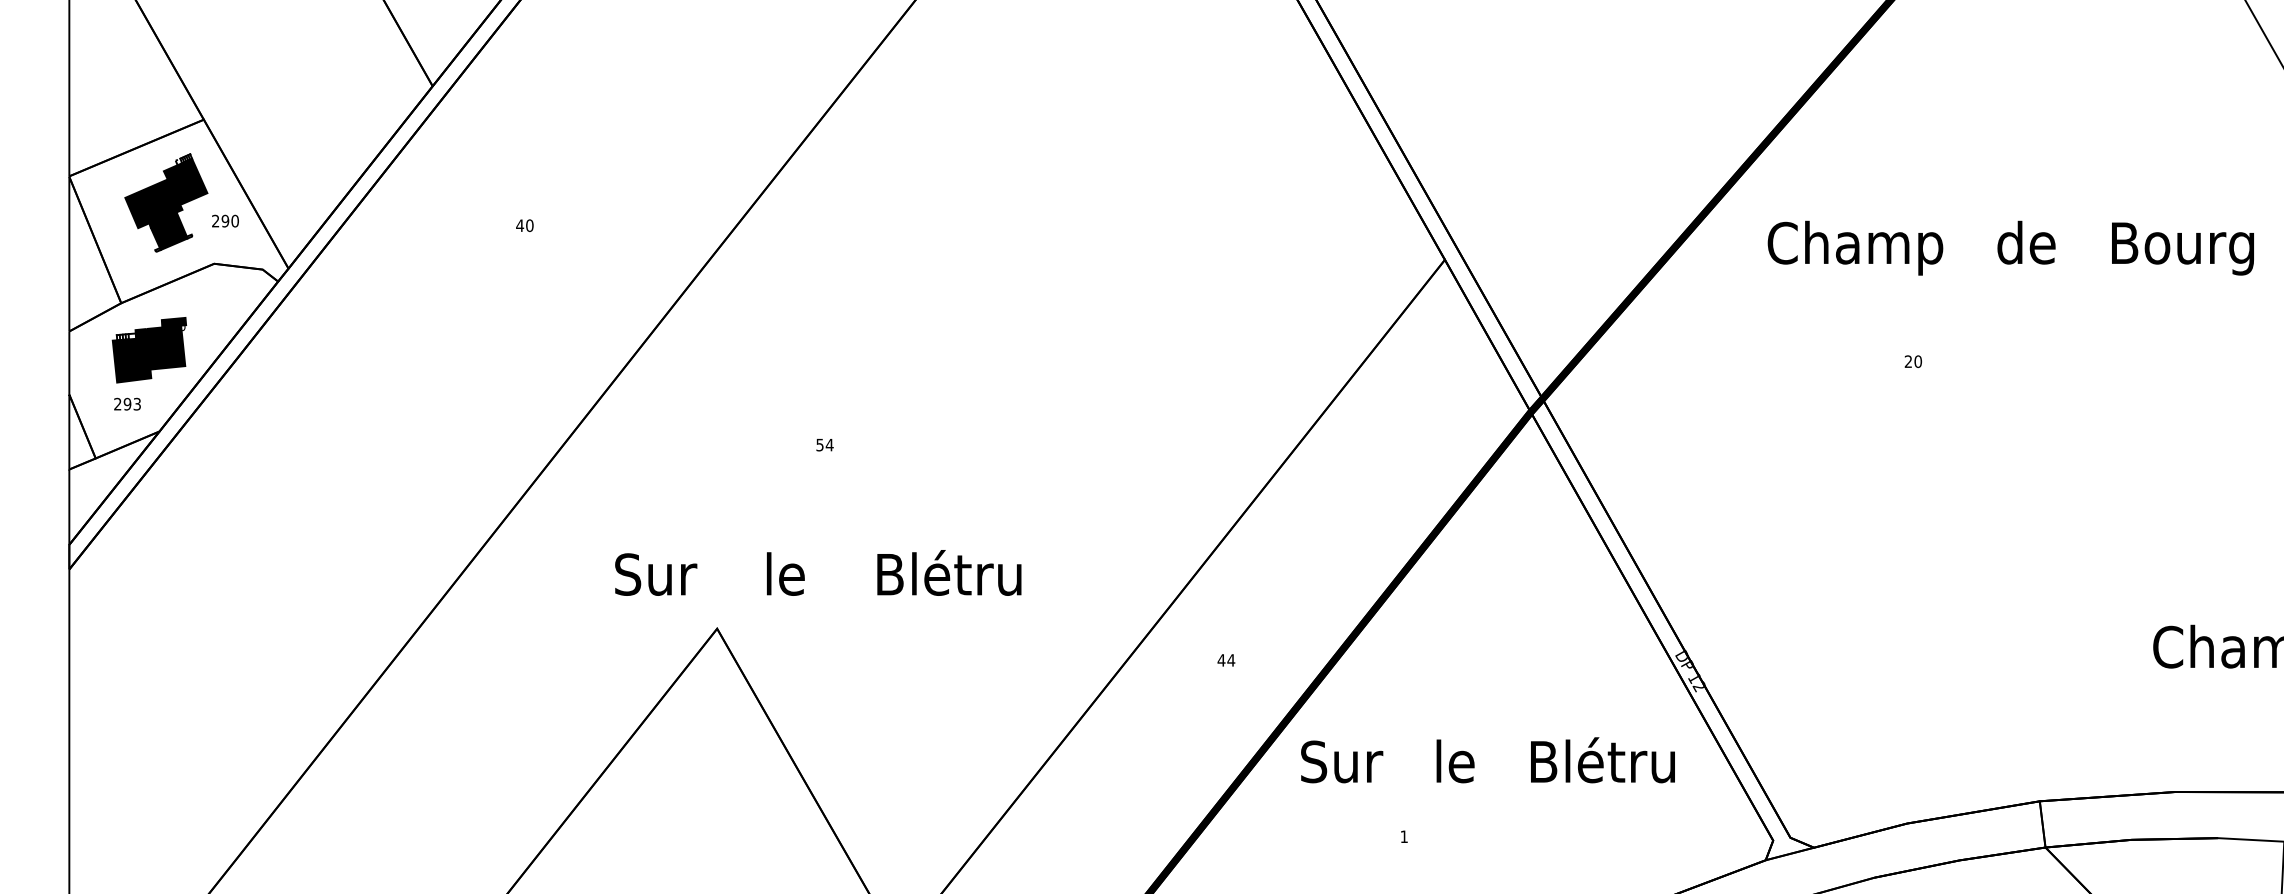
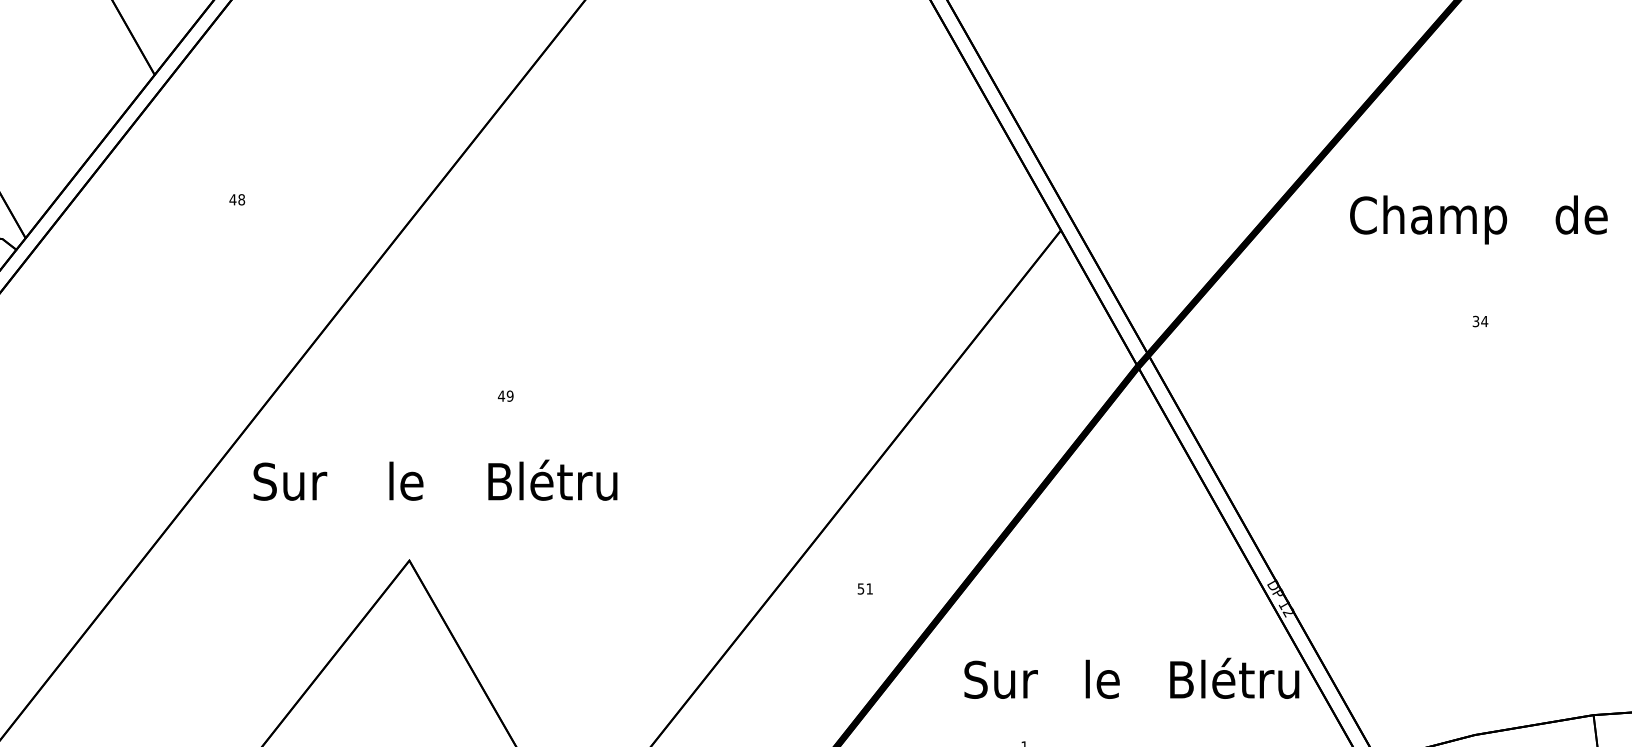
text: (529, 225) -> (241, 199), 40 -> 48
text: (1913, 361) -> (1480, 321), 20 -> 34
text: (824, 444) -> (505, 395), 54 -> 49
text: (818, 572) -> (435, 479), moved
text: (1226, 660) -> (865, 589), 44 -> 51
text: (1487, 760) -> (1131, 678), moved

